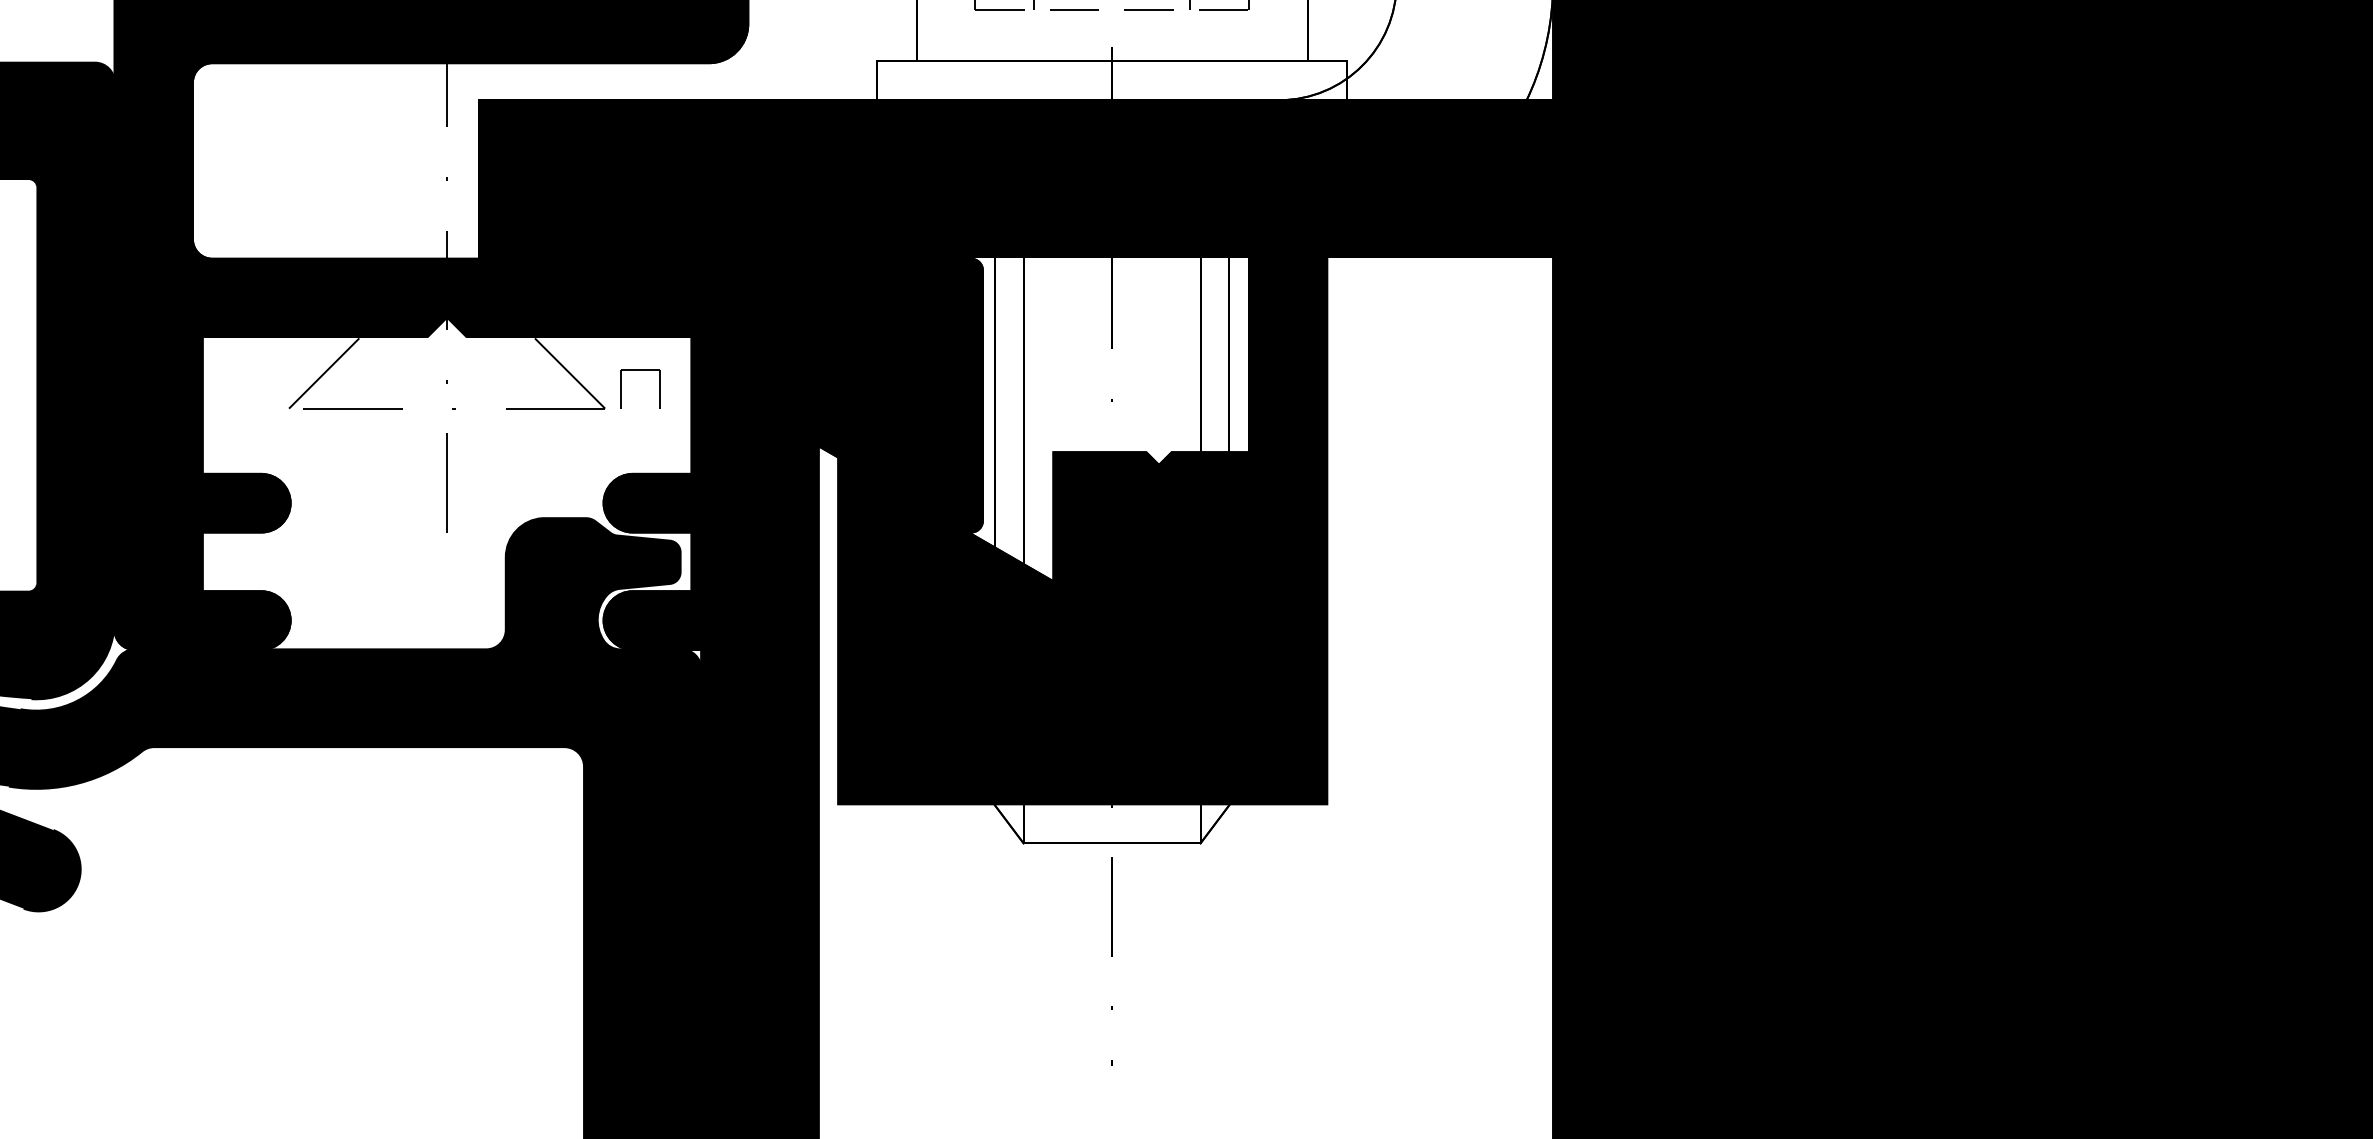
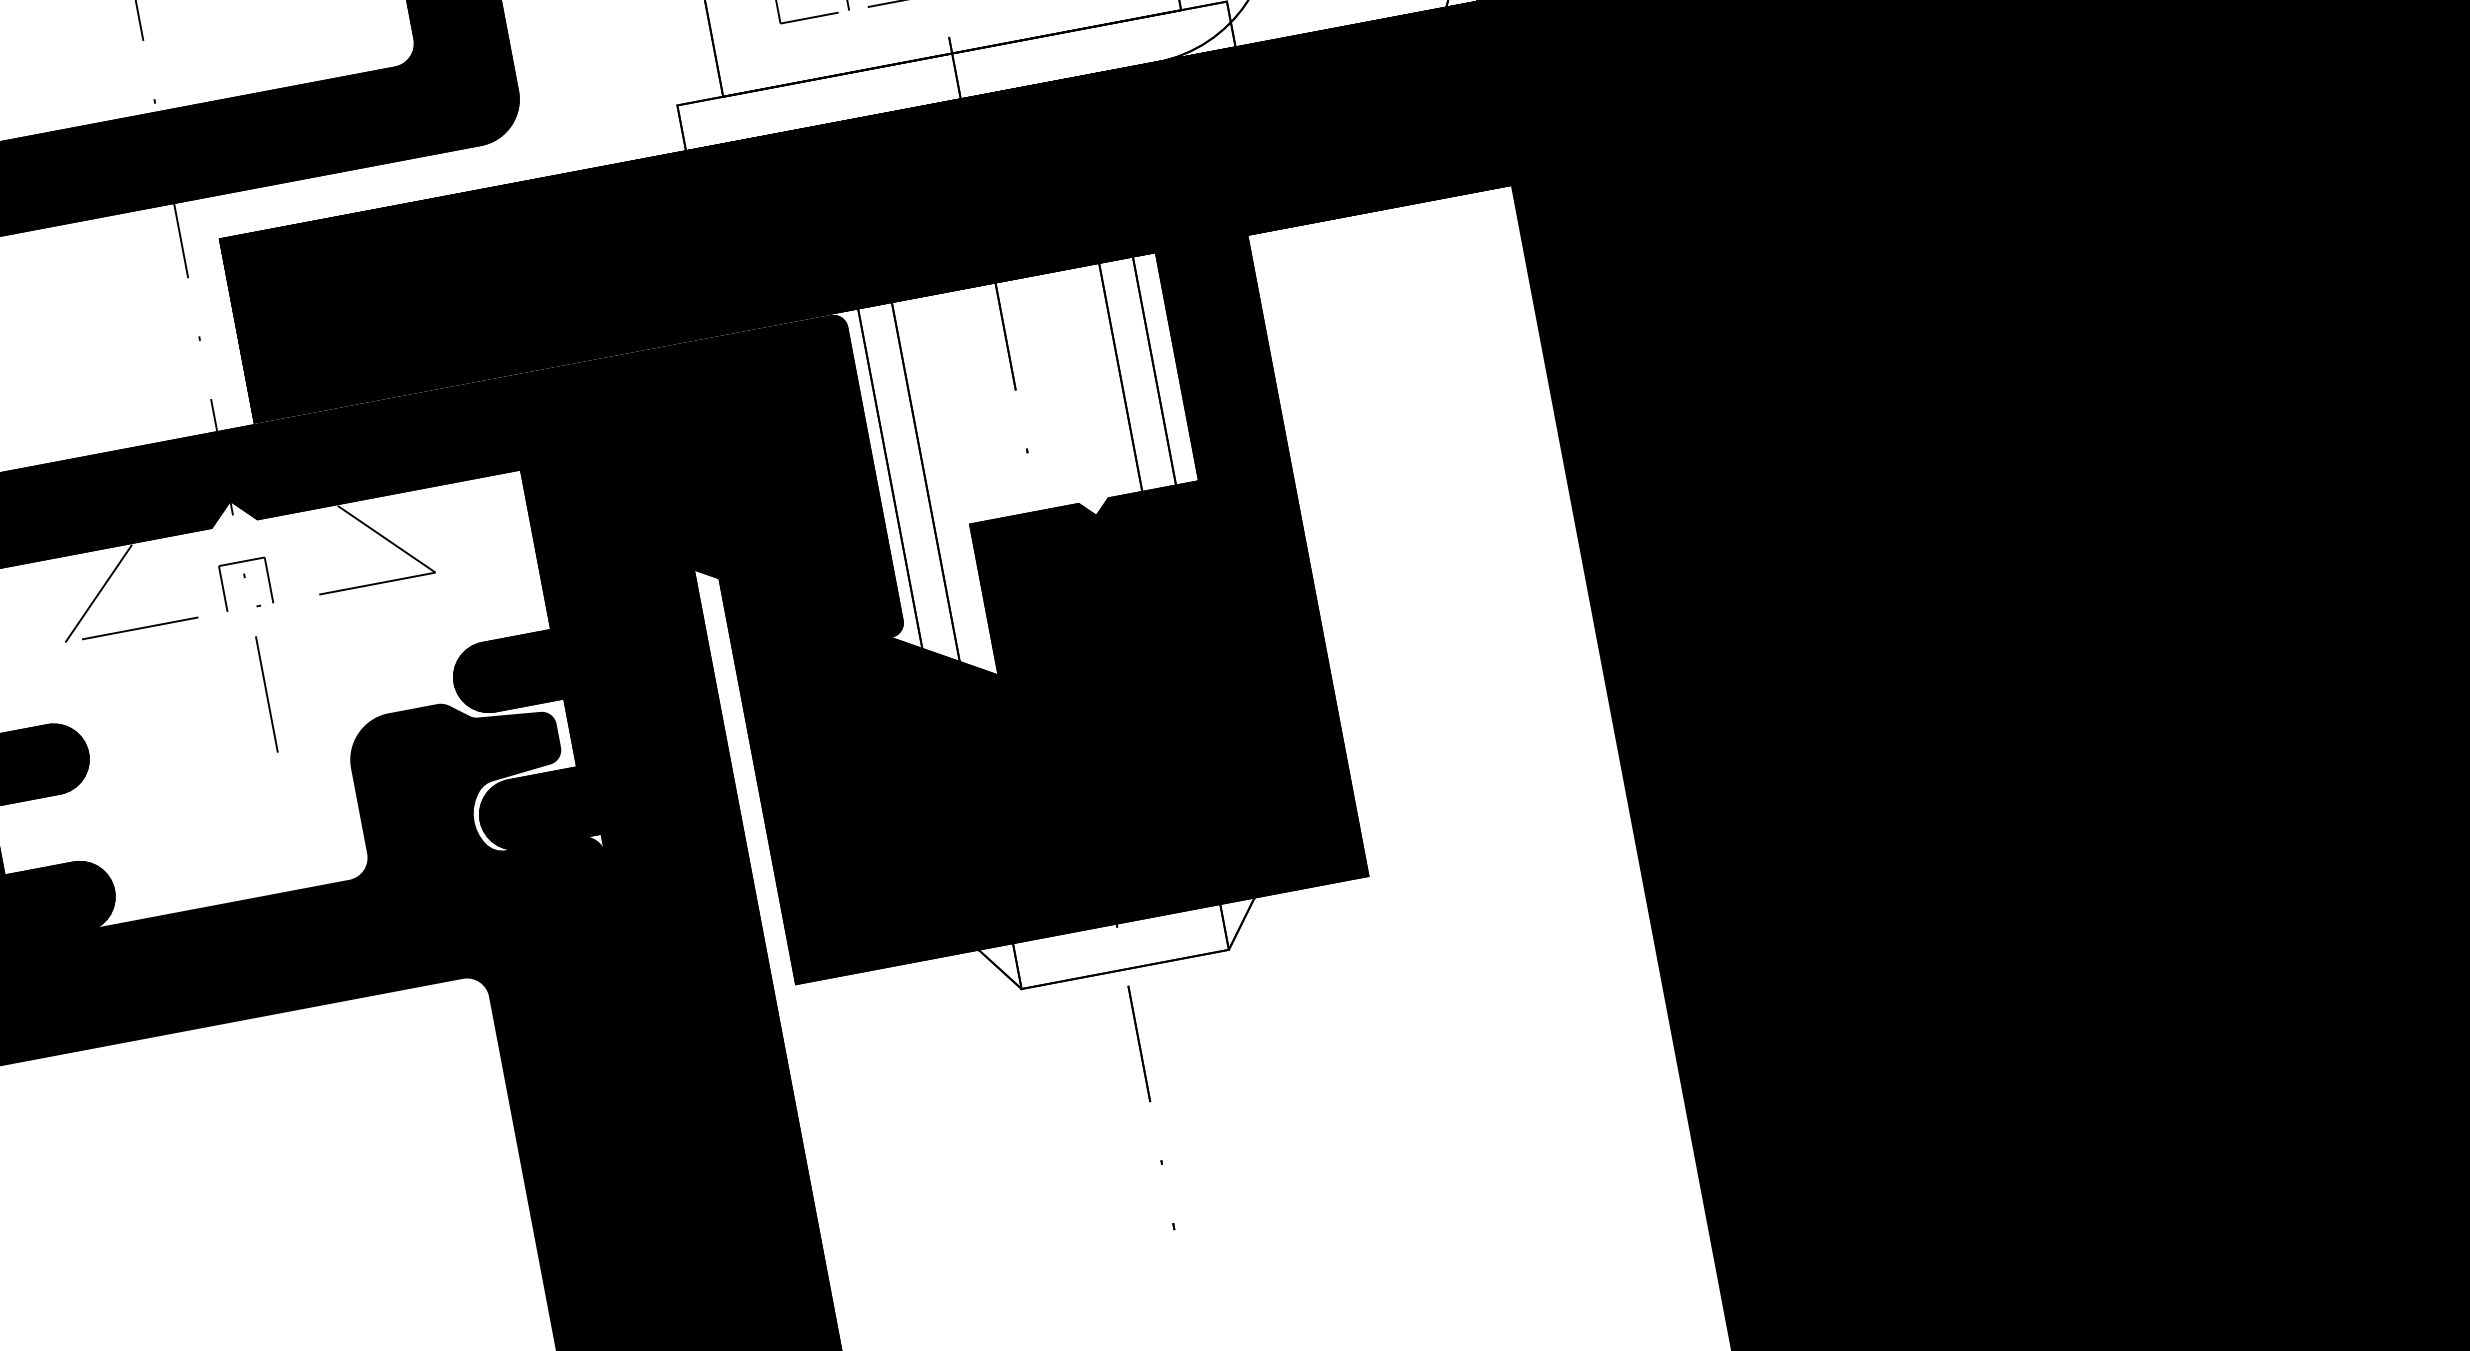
part: (640, 370) -> (242, 562), moved

